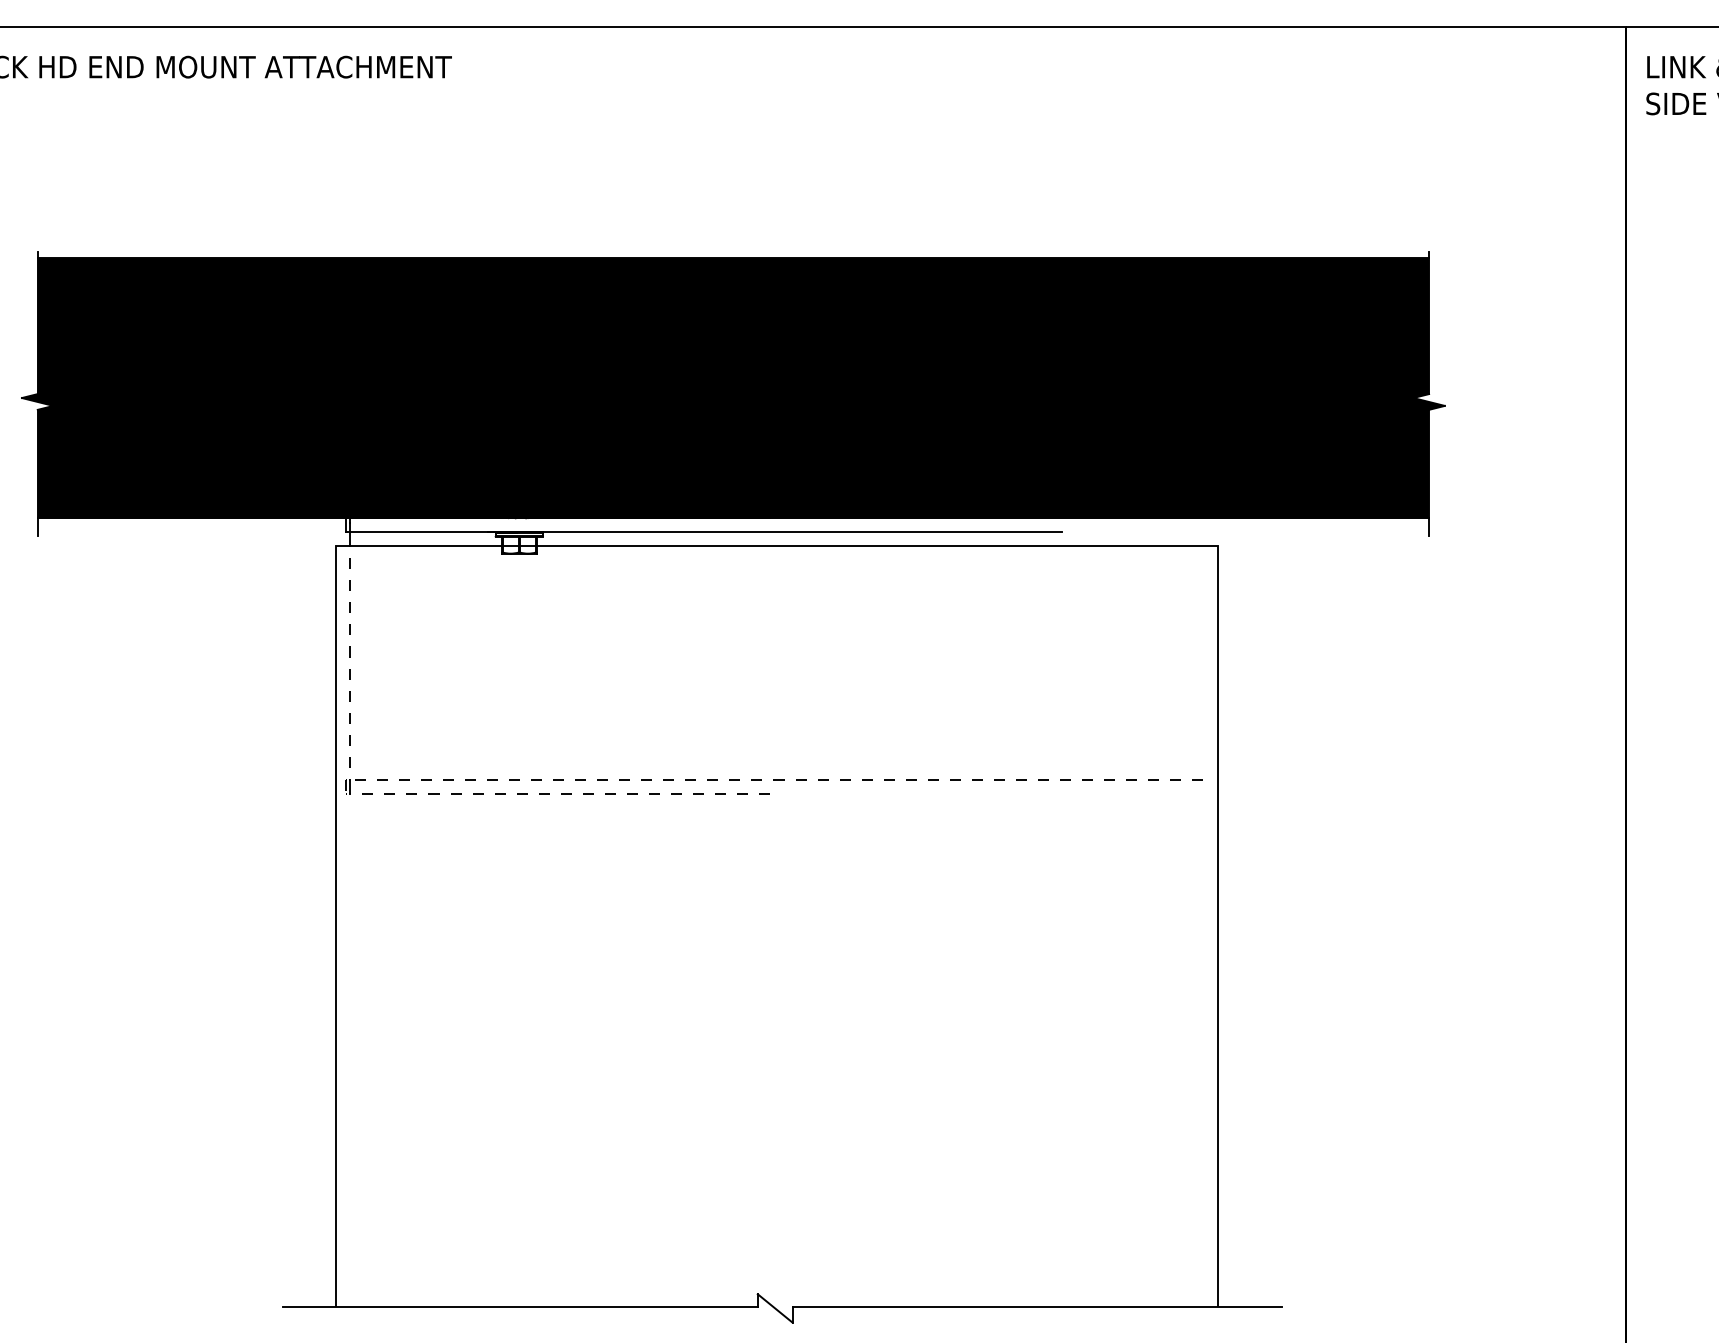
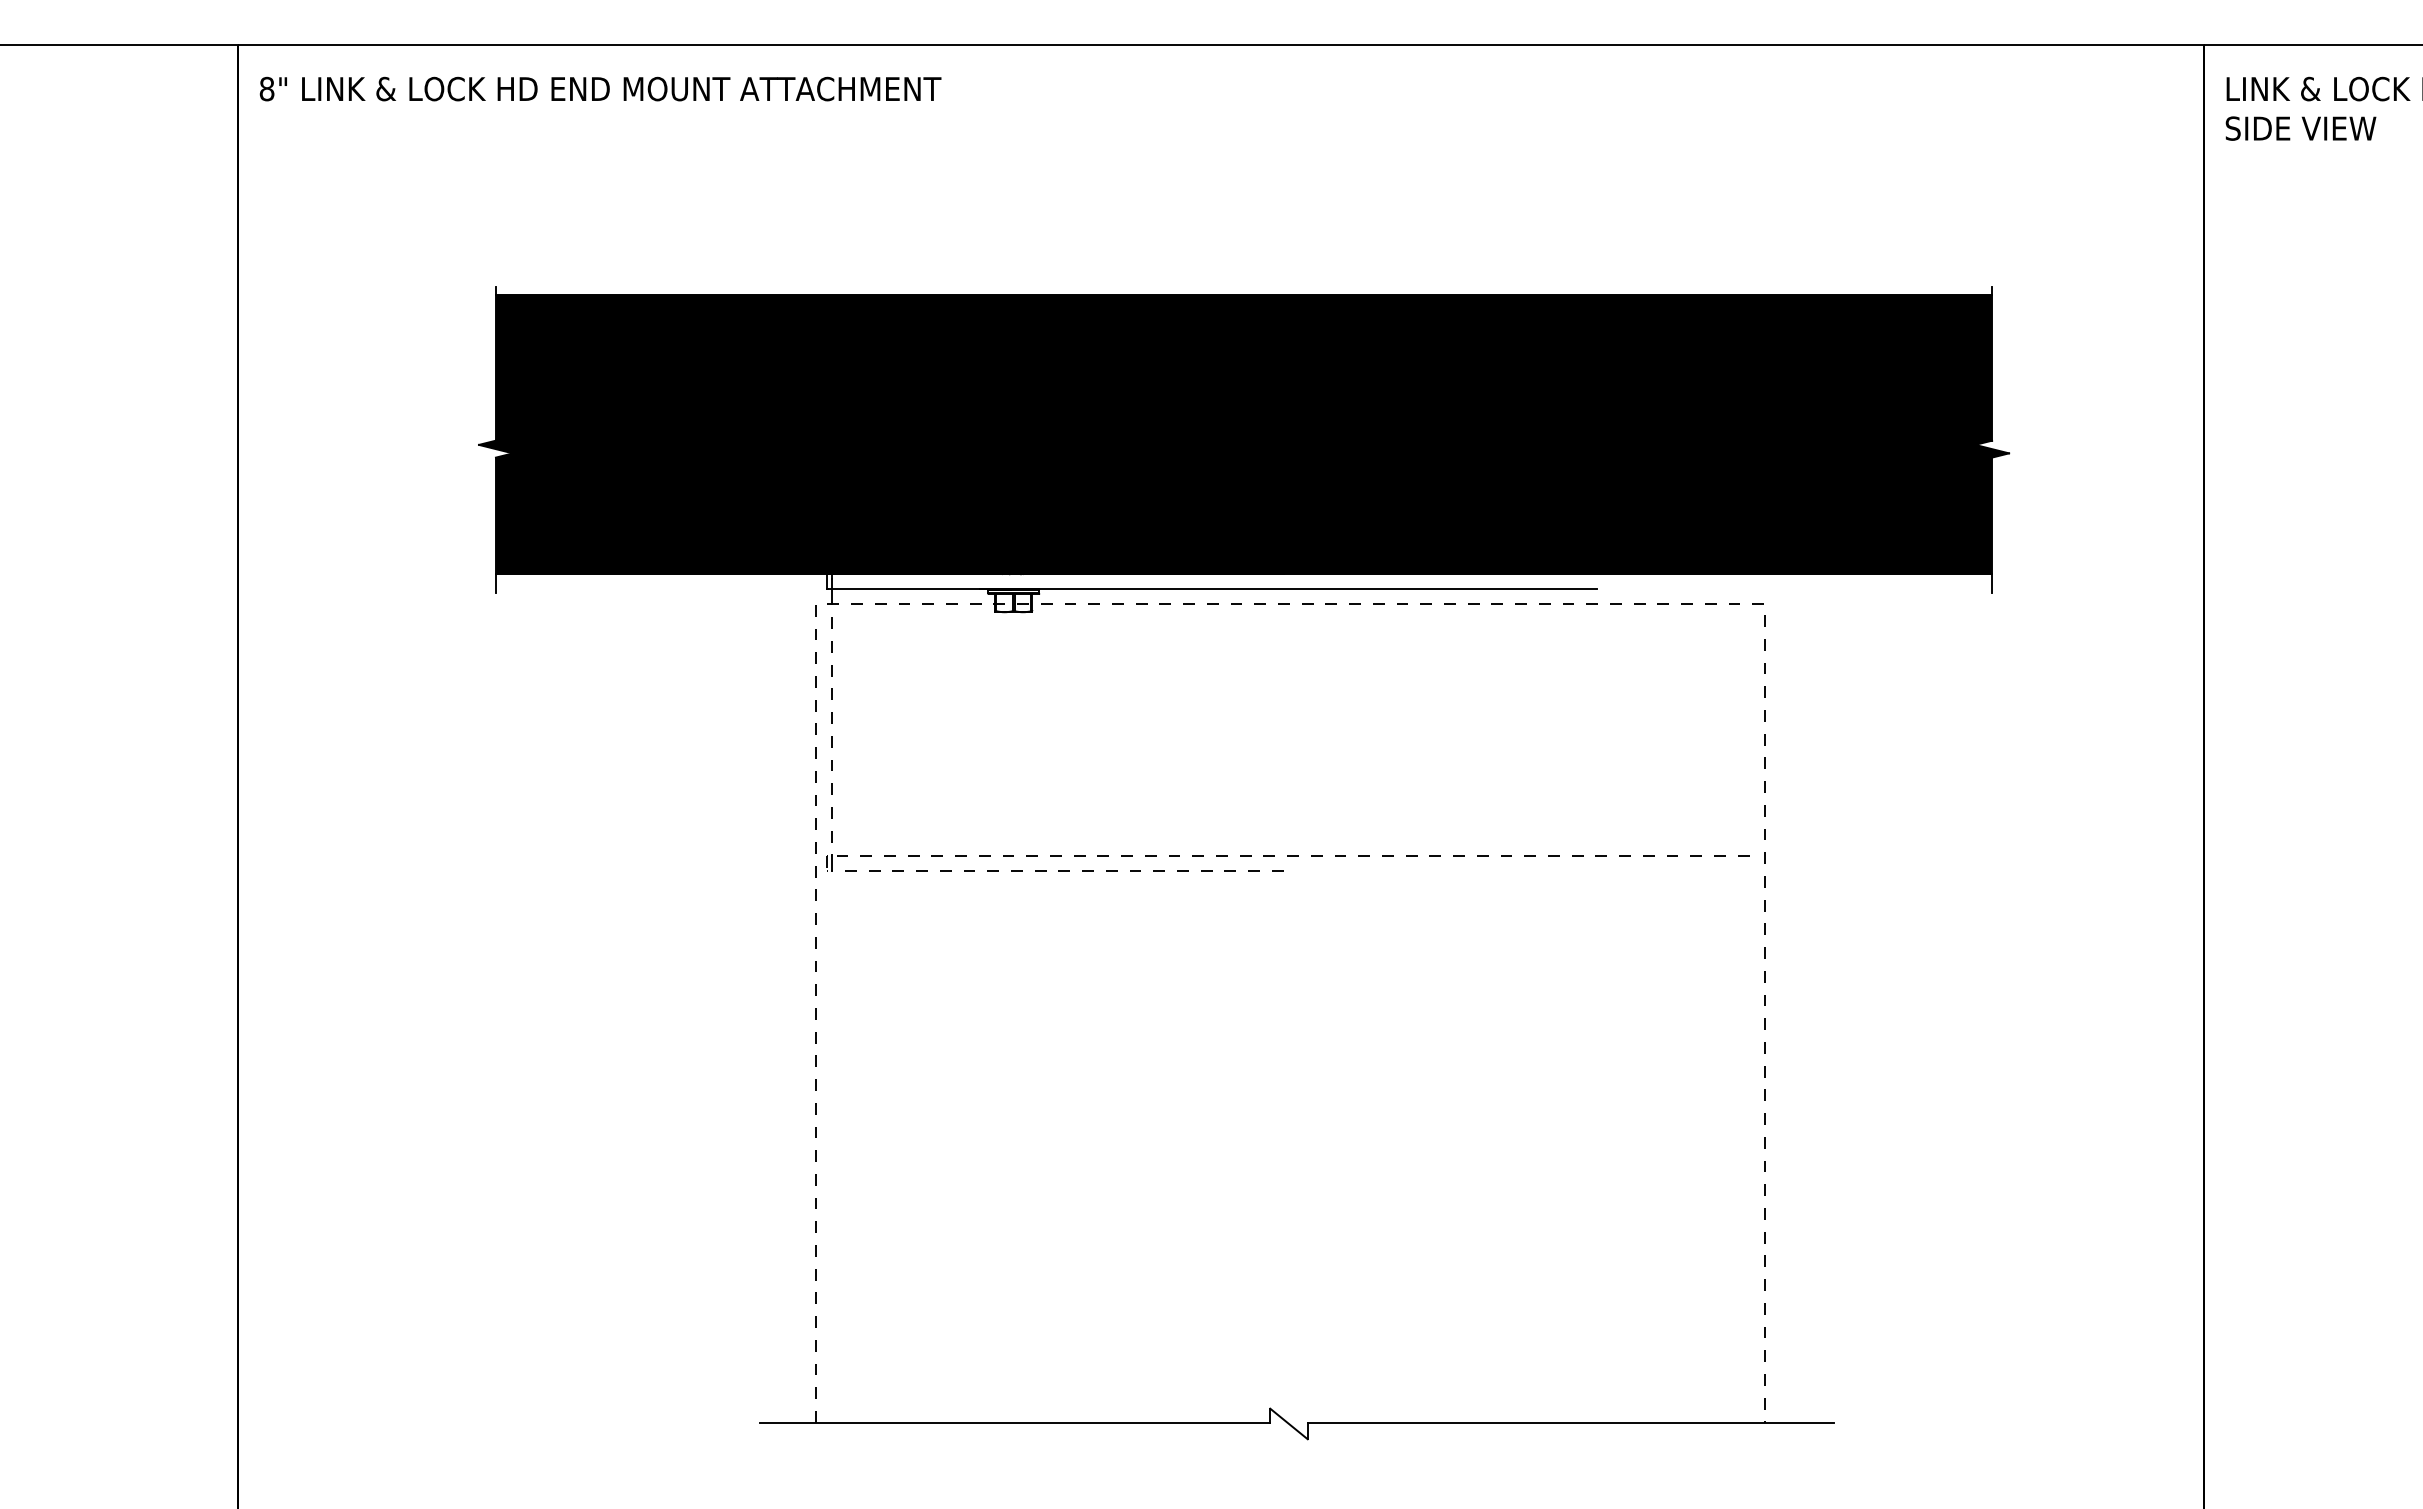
line: (777, 546) -> (1291, 604), solid -> dashed

